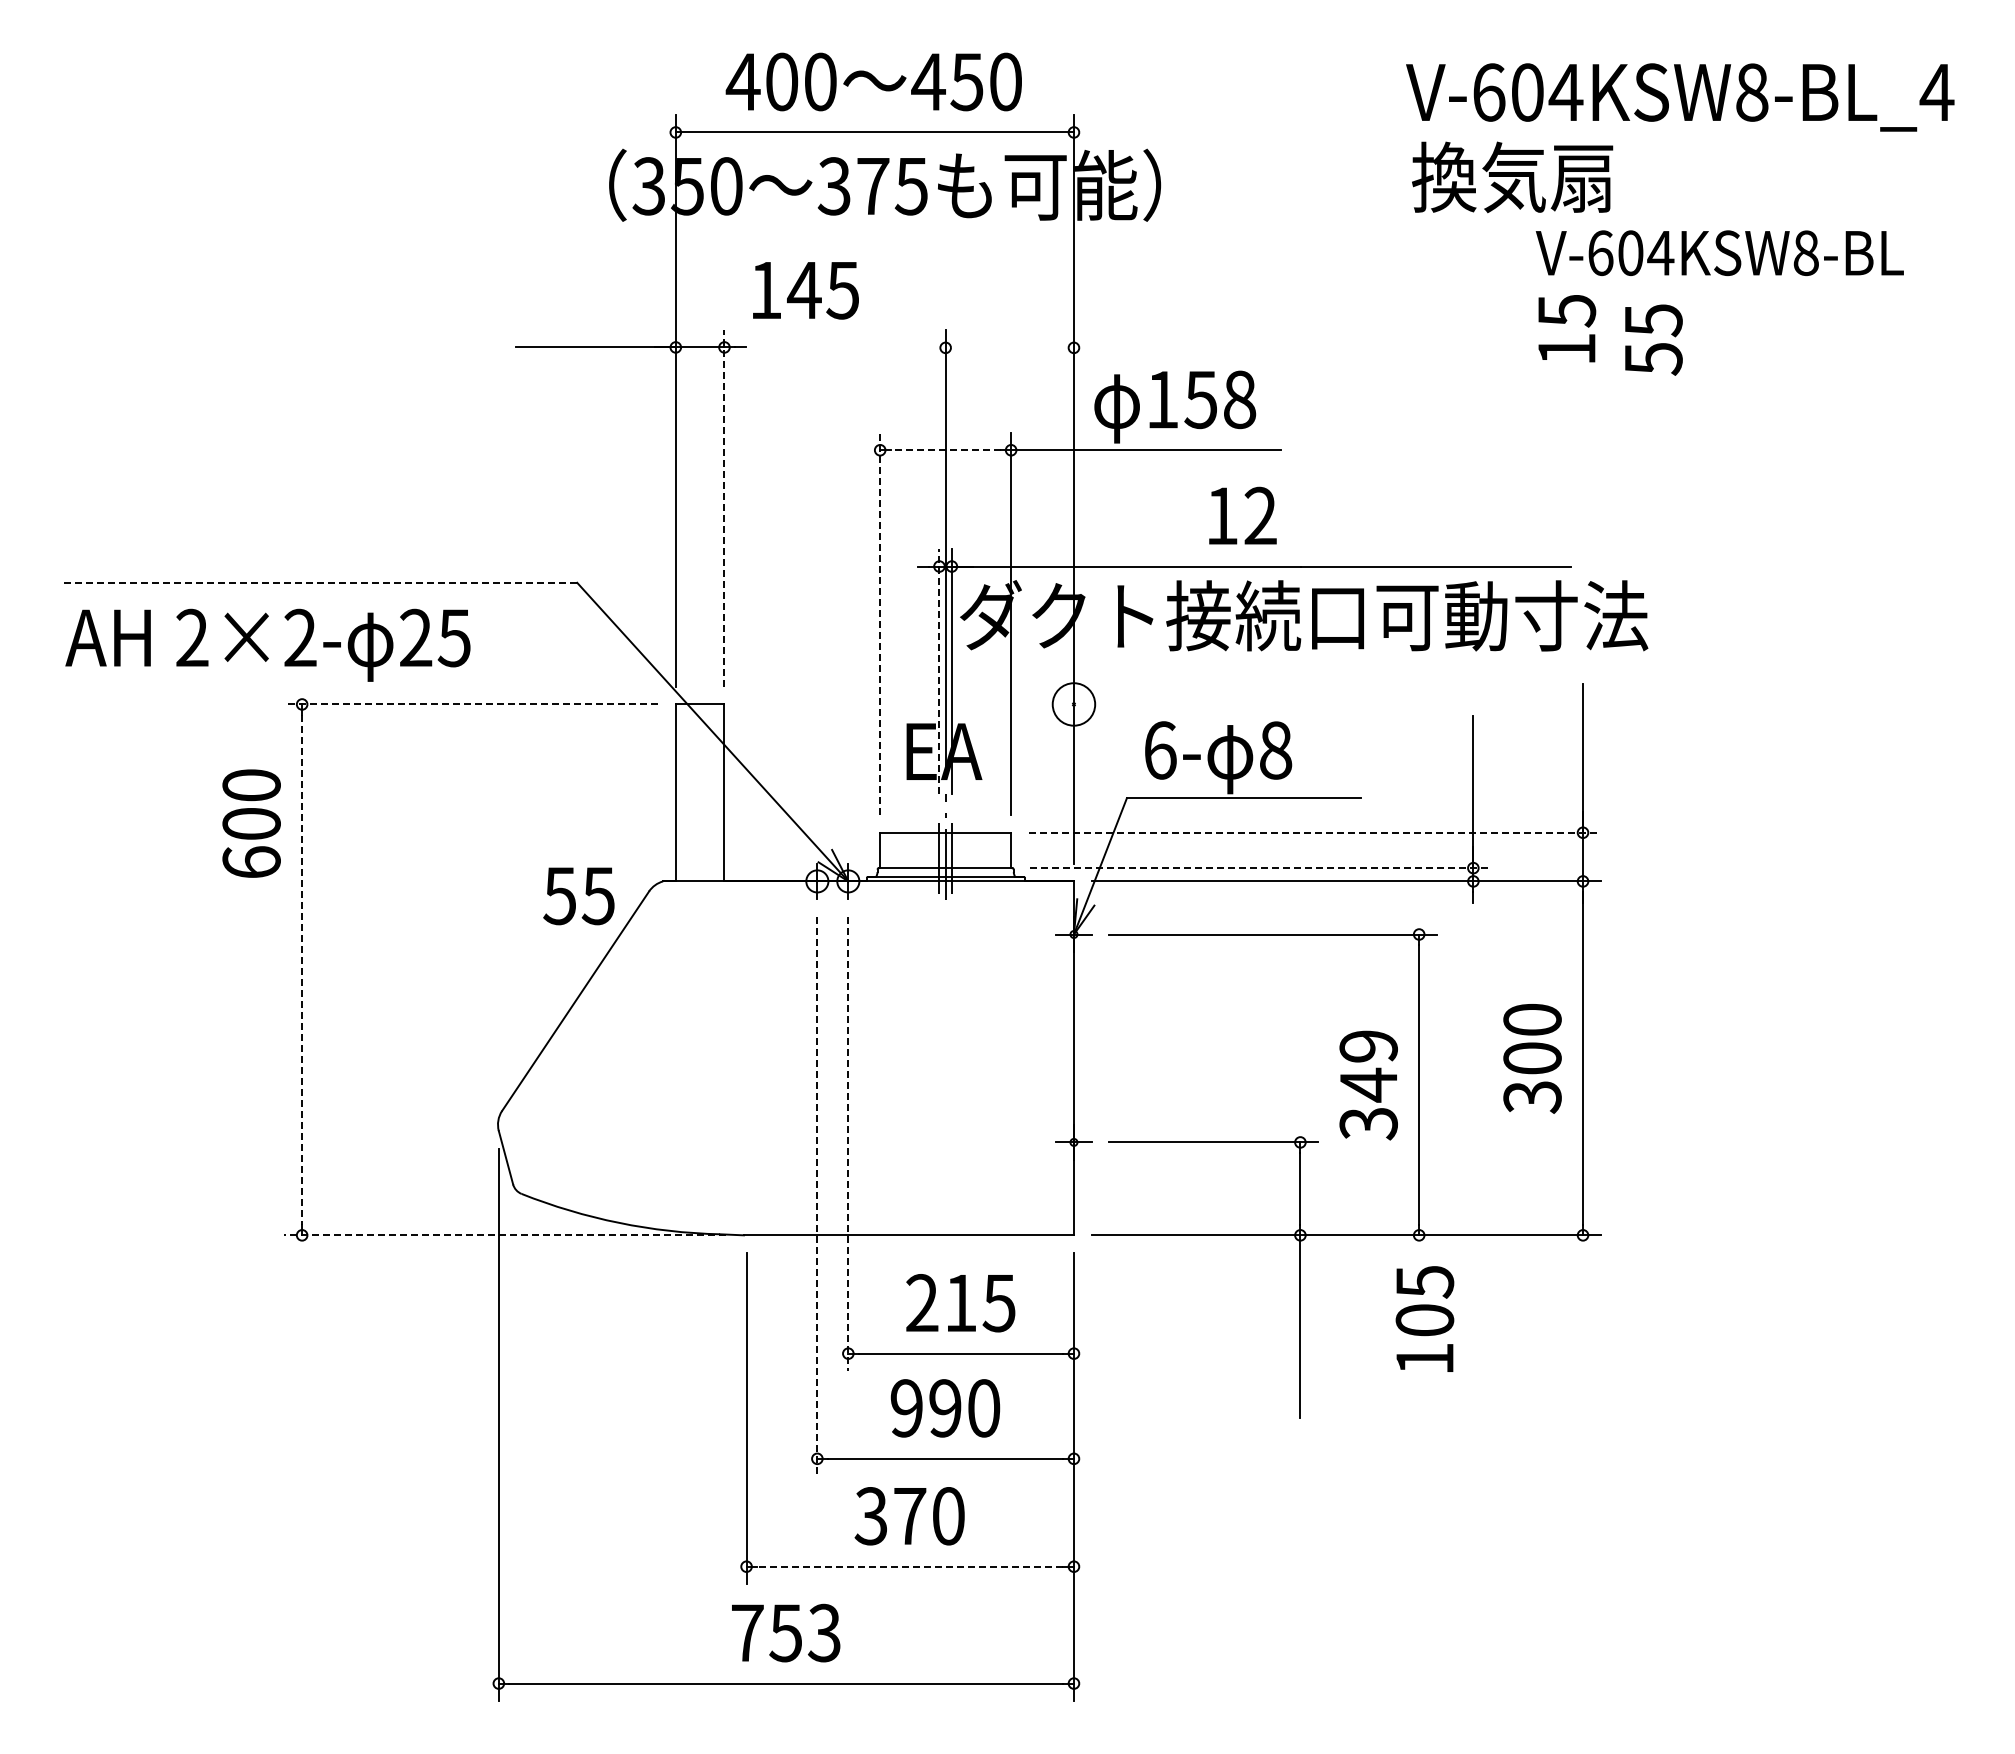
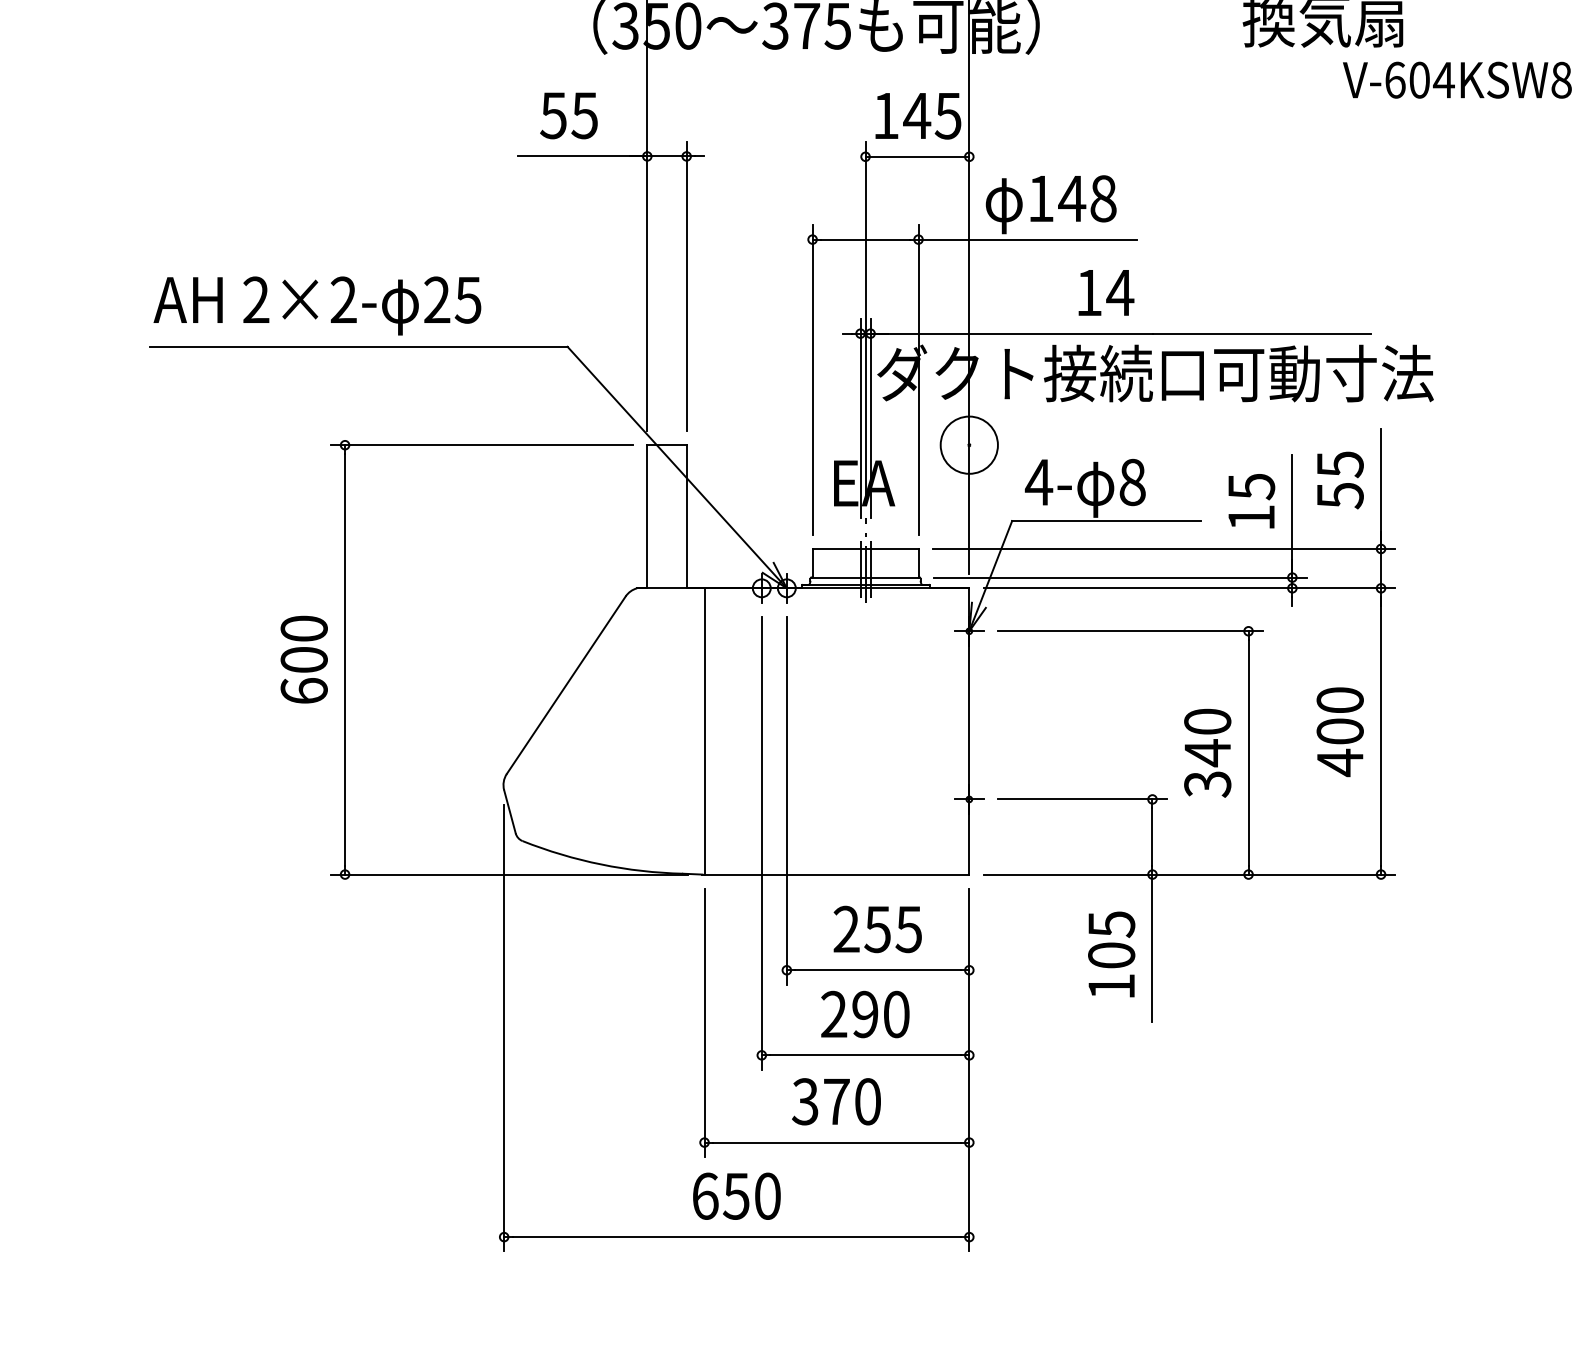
text: (805, 290) -> (918, 116), moved
text: (1567, 328) -> (1252, 501), moved
text: (1653, 339) -> (1340, 480), moved
line: (1009, 347) -> (917, 156), added
text: (1200, 400) -> (1071, 199), 158 -> 148
line: (945, 450) -> (865, 239), dashed -> solid
line: (724, 508) -> (686, 286), dashed -> solid
text: (1260, 515) -> (1120, 292), 12 -> 14
line: (318, 582) -> (358, 346), dashed -> solid
line: (880, 623) -> (812, 379), dashed -> solid
text: (267, 644) -> (317, 305), moved
line: (939, 671) -> (860, 418), dashed -> solid
line: (471, 704) -> (482, 445), dashed -> solid
circle: (1073, 704) -> (968, 445), size x1.67
text: (1159, 750) -> (1038, 482), 6- -> 4-
text: (251, 823) -> (304, 659), moved
line: (1314, 832) -> (1163, 548), dashed -> solid
line: (1260, 868) -> (1120, 577), dashed -> solid
text: (578, 896) -> (568, 116), moved
line: (302, 969) -> (345, 659), dashed -> solid
text: (1368, 1046) -> (1207, 721), 349 -> 340
line: (746, 1058) -> (704, 731), added
text: (1532, 1096) -> (1340, 762), 300 -> 400
line: (848, 1144) -> (786, 801), dashed -> solid
line: (817, 1196) -> (761, 843), dashed -> solid
line: (505, 1235) -> (509, 874), dashed -> solid
text: (960, 1303) -> (877, 929), 215 -> 255
text: (1424, 1318) -> (1111, 953), moved
text: (906, 1408) -> (833, 1014), 990 -> 290
line: (909, 1566) -> (836, 1142), dashed -> solid
text: (786, 1632) -> (736, 1195), 753 -> 650

